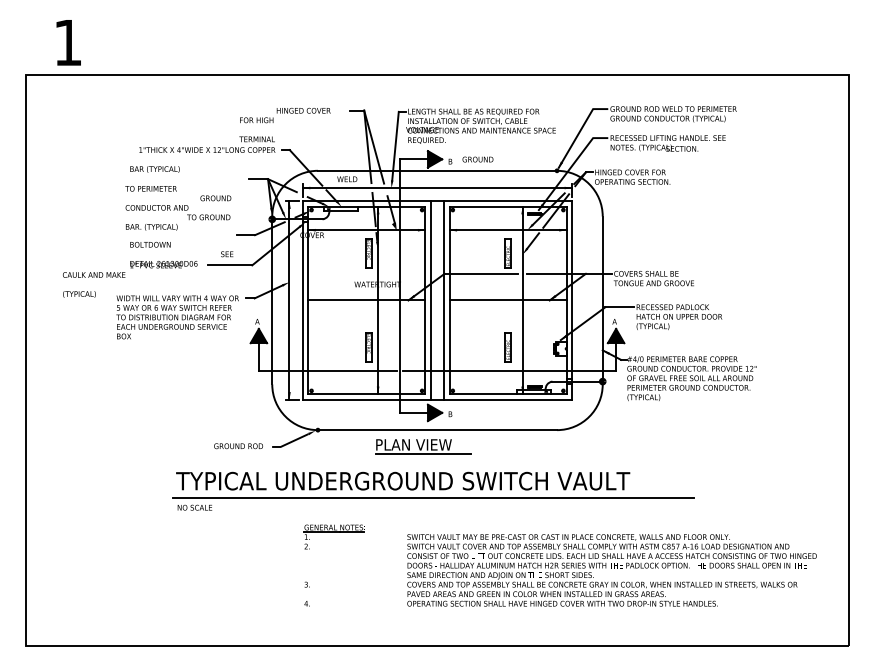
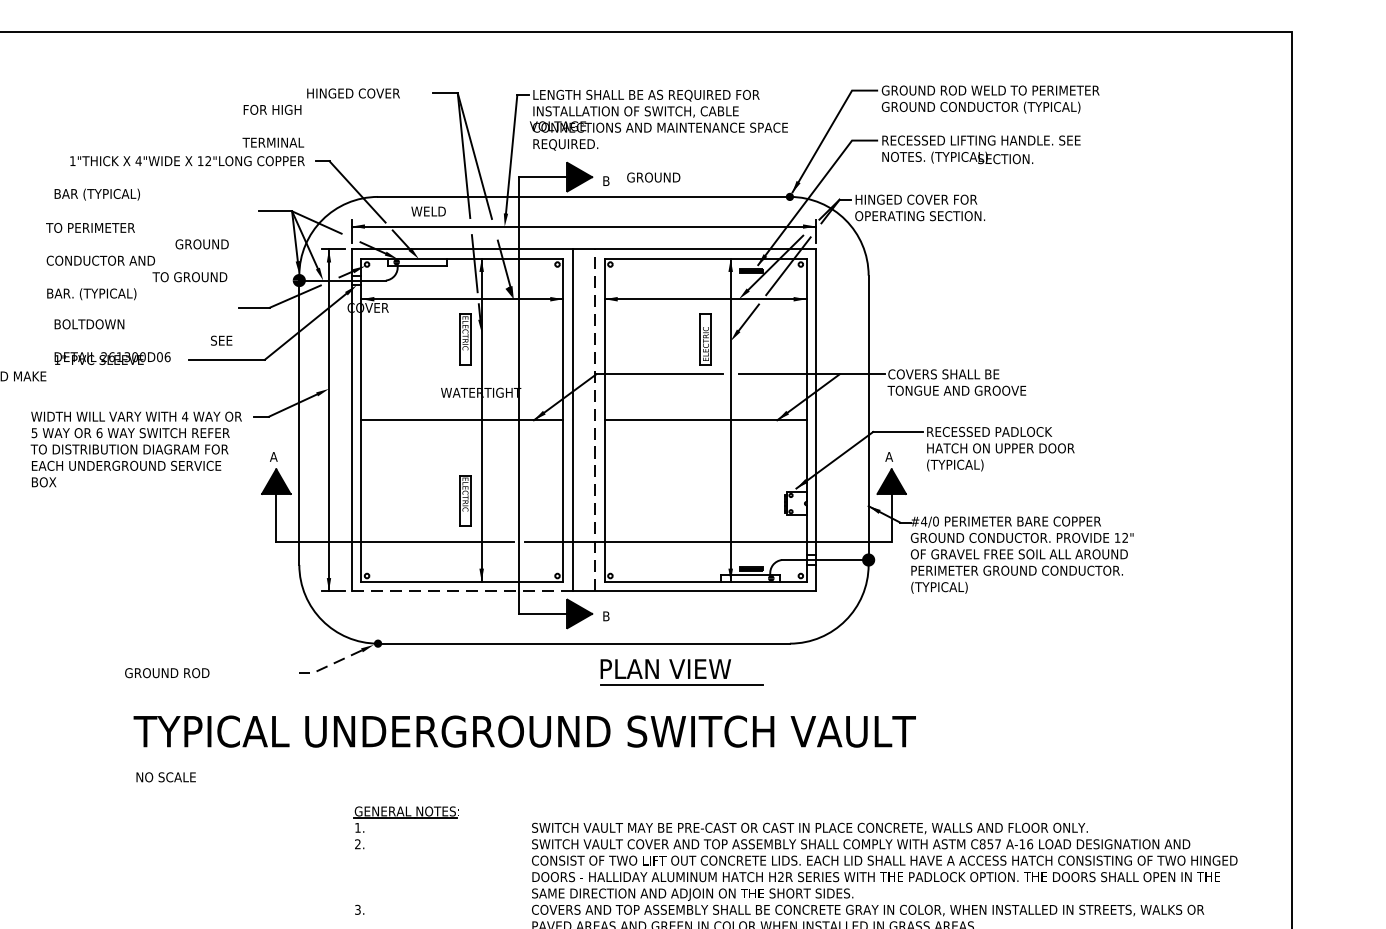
line: (443, 299) -> (594, 418), solid -> dashed
part: (507, 347) -> (704, 501), removed
line: (366, 399) -> (461, 590), solid -> dashed
line: (289, 442) -> (329, 664), solid -> dashed
text: (238, 446) -> (167, 673), moved
part: (423, 446) -> (682, 671), moved
line: (432, 497) -> (575, 759), removed

